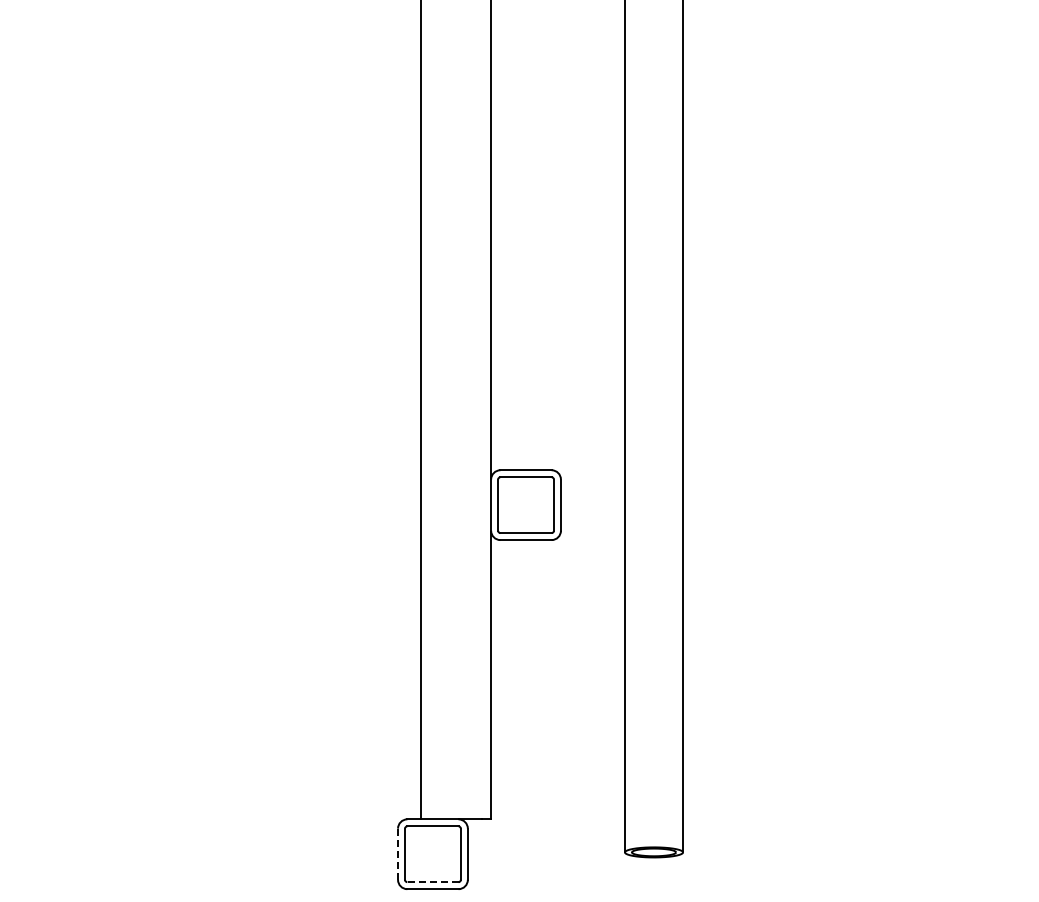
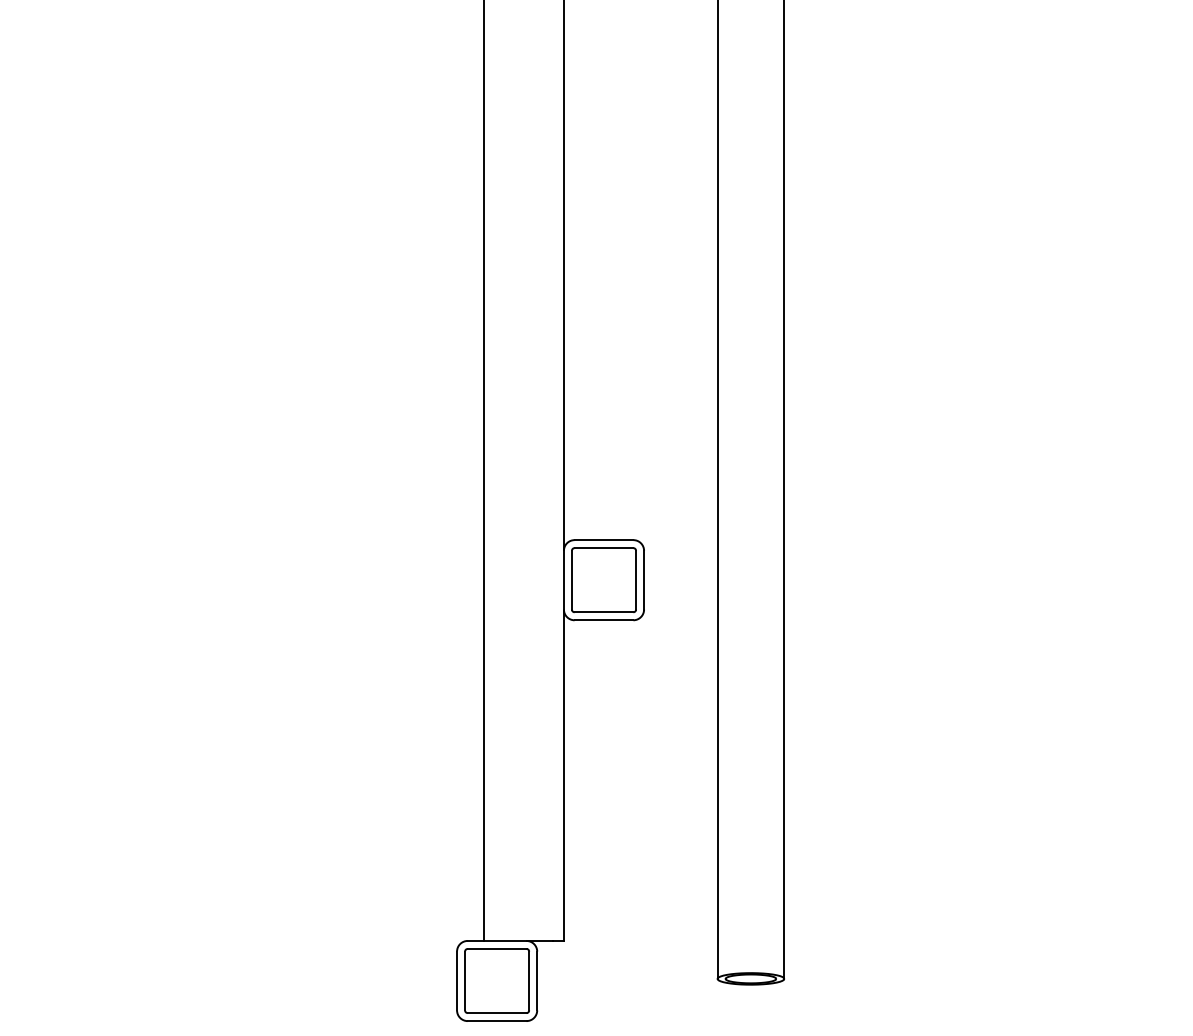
line: (398, 854) -> (457, 981), dashed -> solid
line: (432, 882) -> (496, 1013), dashed -> solid

